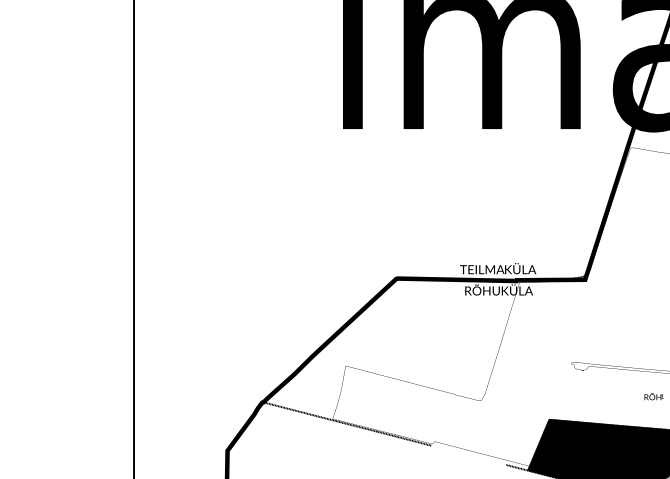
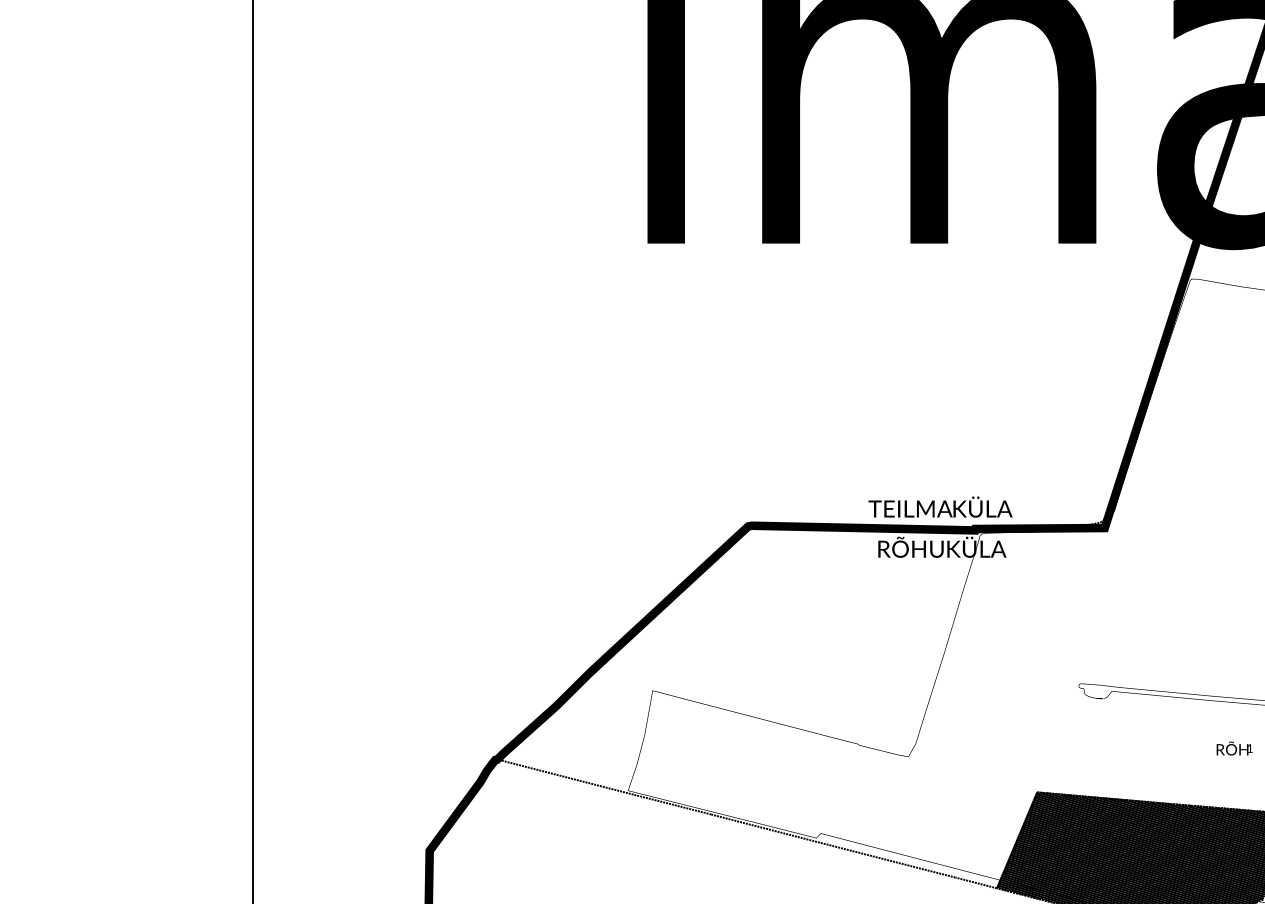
line: (468, 454) -> (884, 857), added

